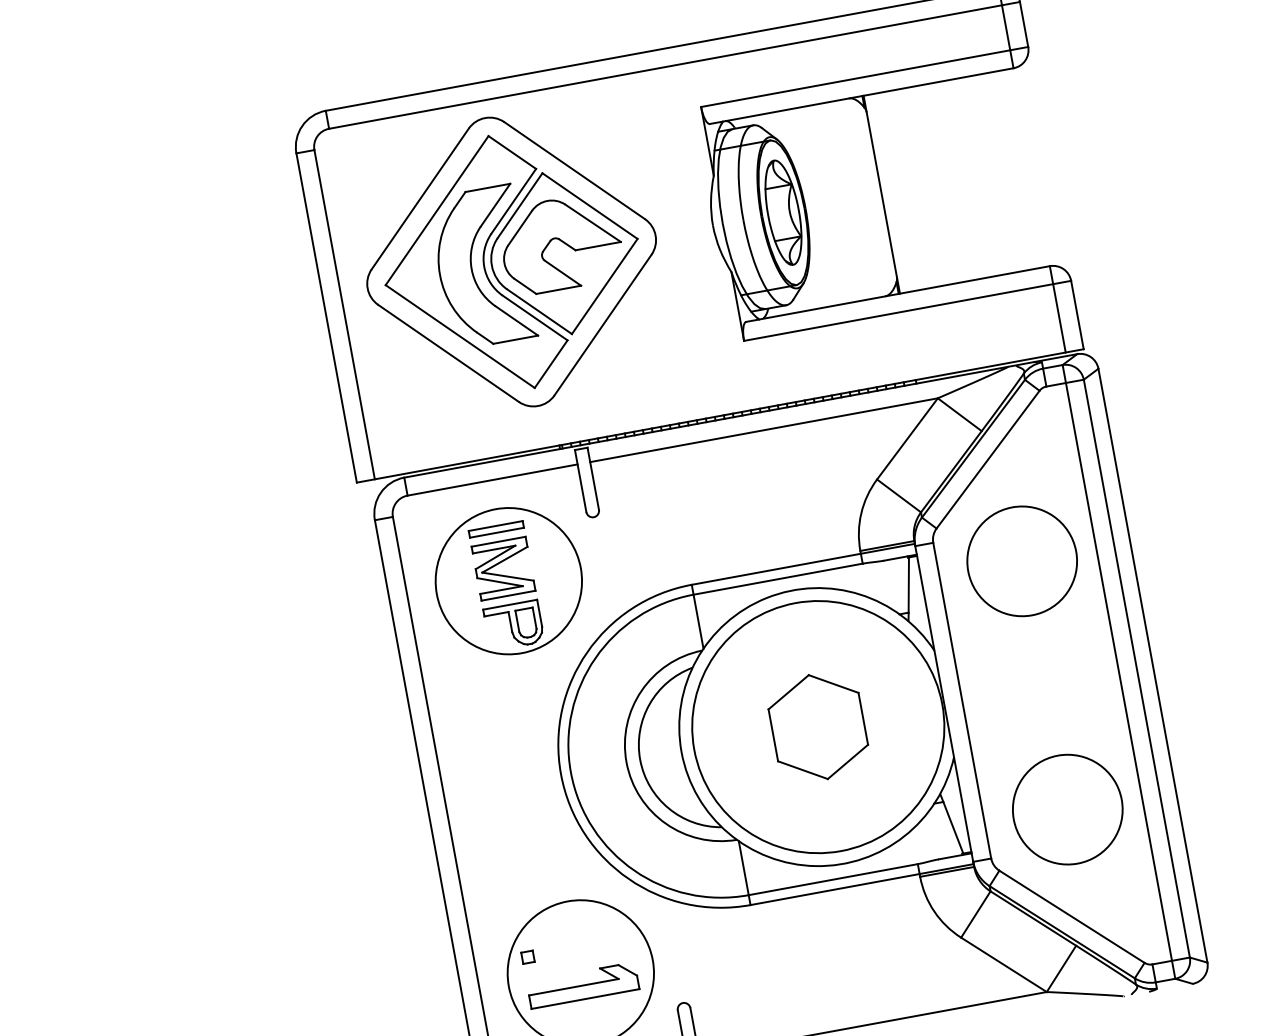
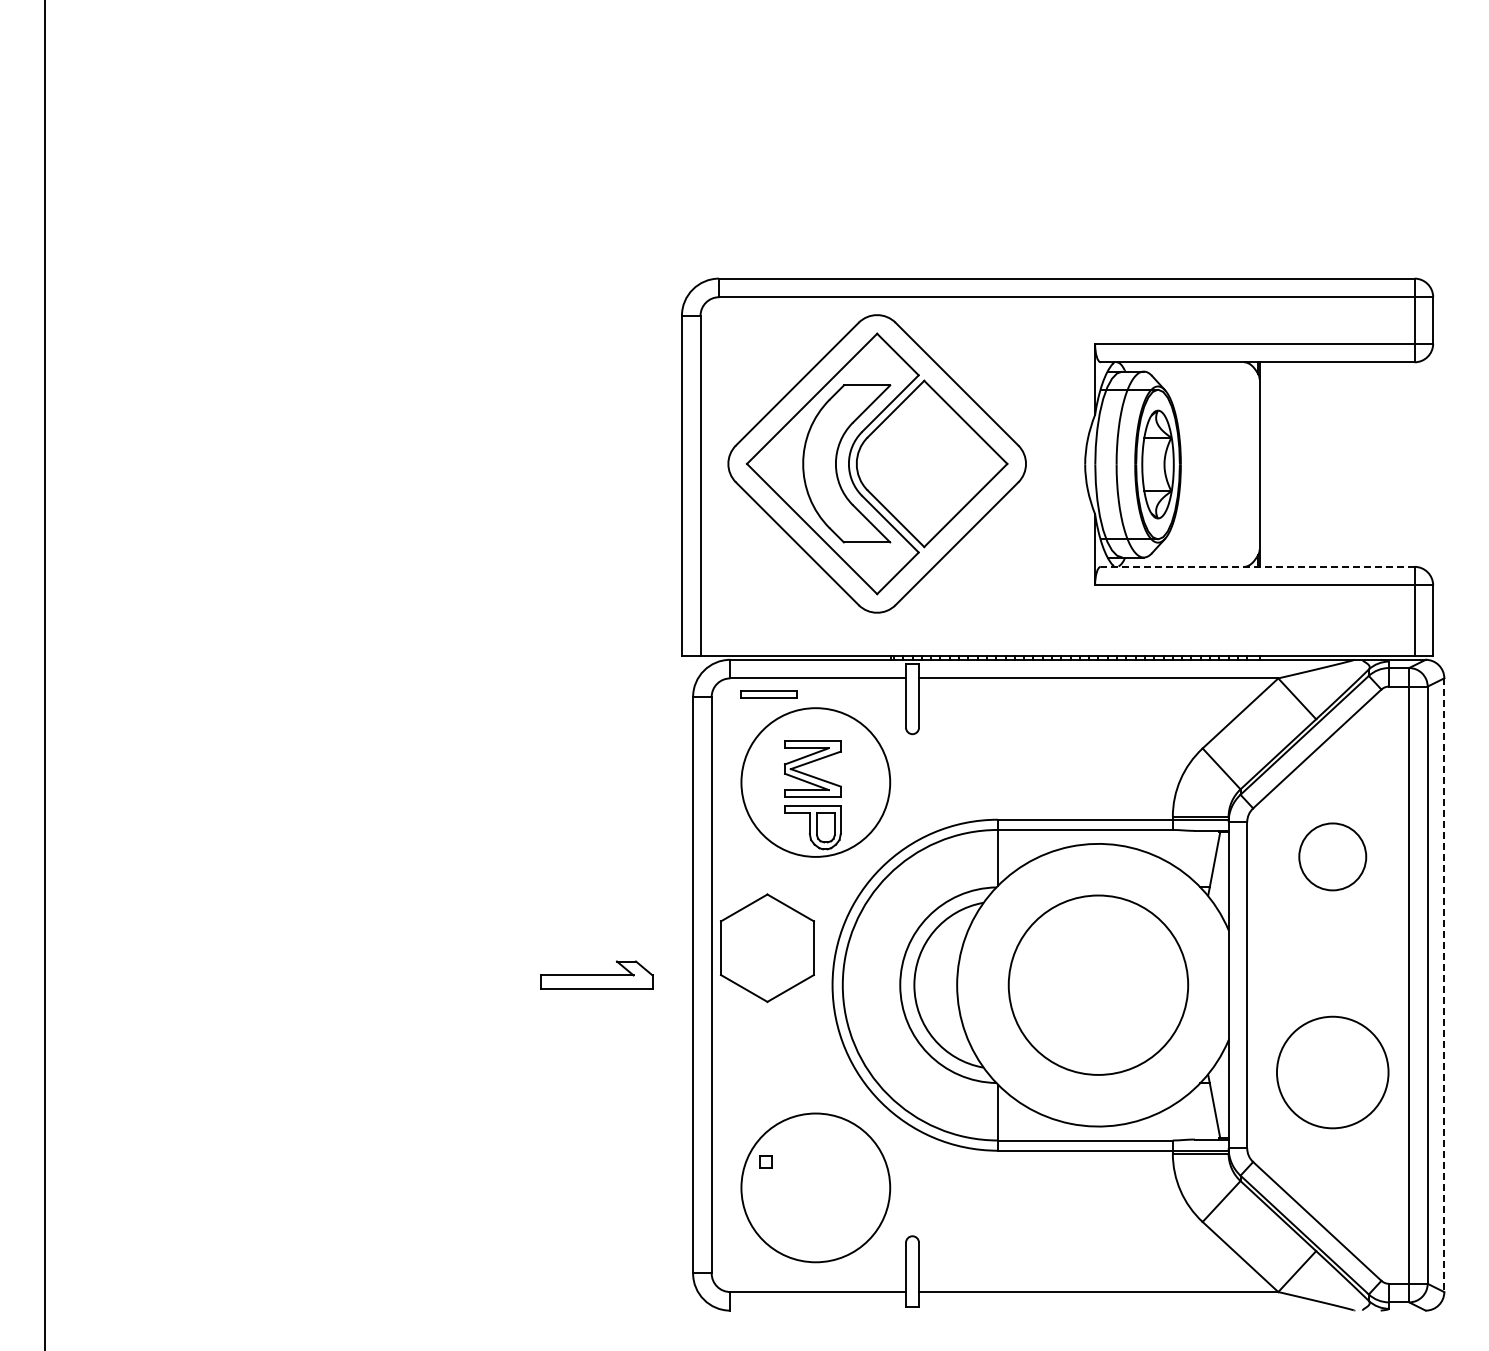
part: (560, 243) -> (929, 454), removed
line: (897, 293) -> (1257, 566), solid -> dashed
part: (496, 529) -> (768, 694), moved
circle: (1021, 561) -> (1332, 856), size x0.6
line: (1153, 665) -> (1444, 985), solid -> dashed
part: (818, 726) -> (767, 947), moved
circle: (818, 727) -> (1098, 985), size x0.7
circle: (1067, 809) -> (1332, 1072), moved
part: (582, 984) -> (596, 974), moved

